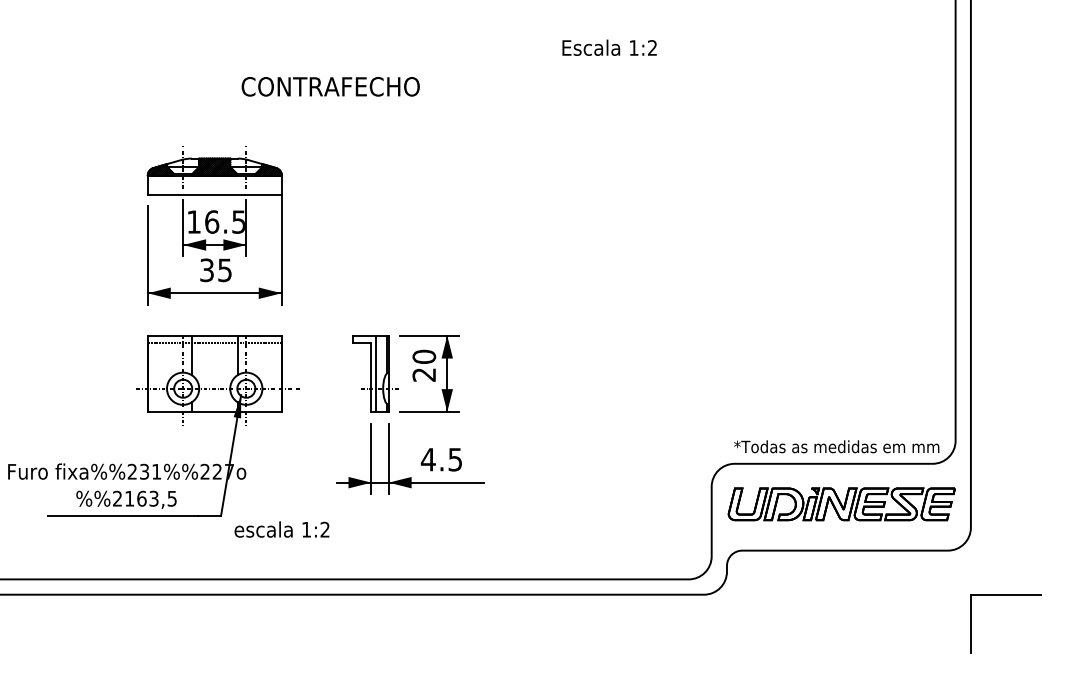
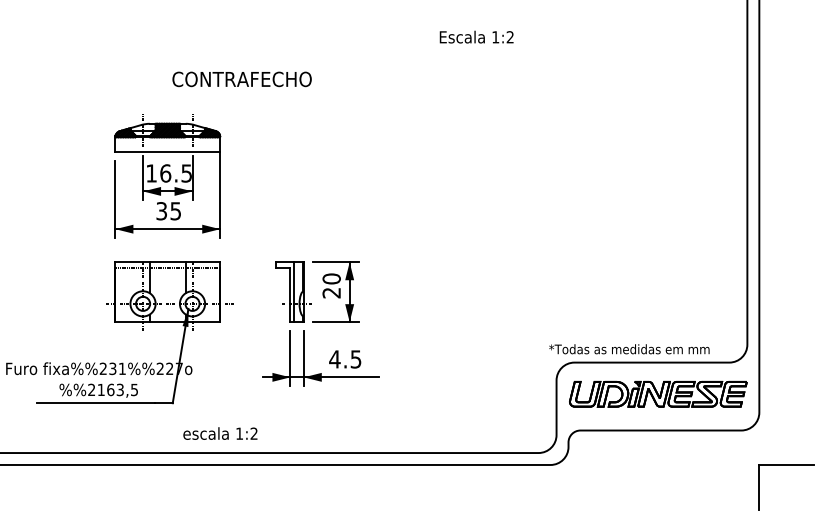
text: (330, 86) -> (241, 79), moved
text: (836, 446) -> (629, 349), moved
text: (281, 529) -> (220, 433), moved

